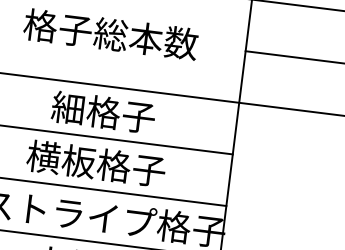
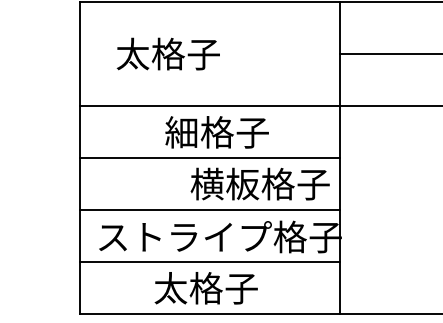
text: (110, 33) -> (203, 53), 格子総本数 -> 太格子
text: (102, 112) -> (216, 132), moved
text: (95, 163) -> (259, 183), moved

